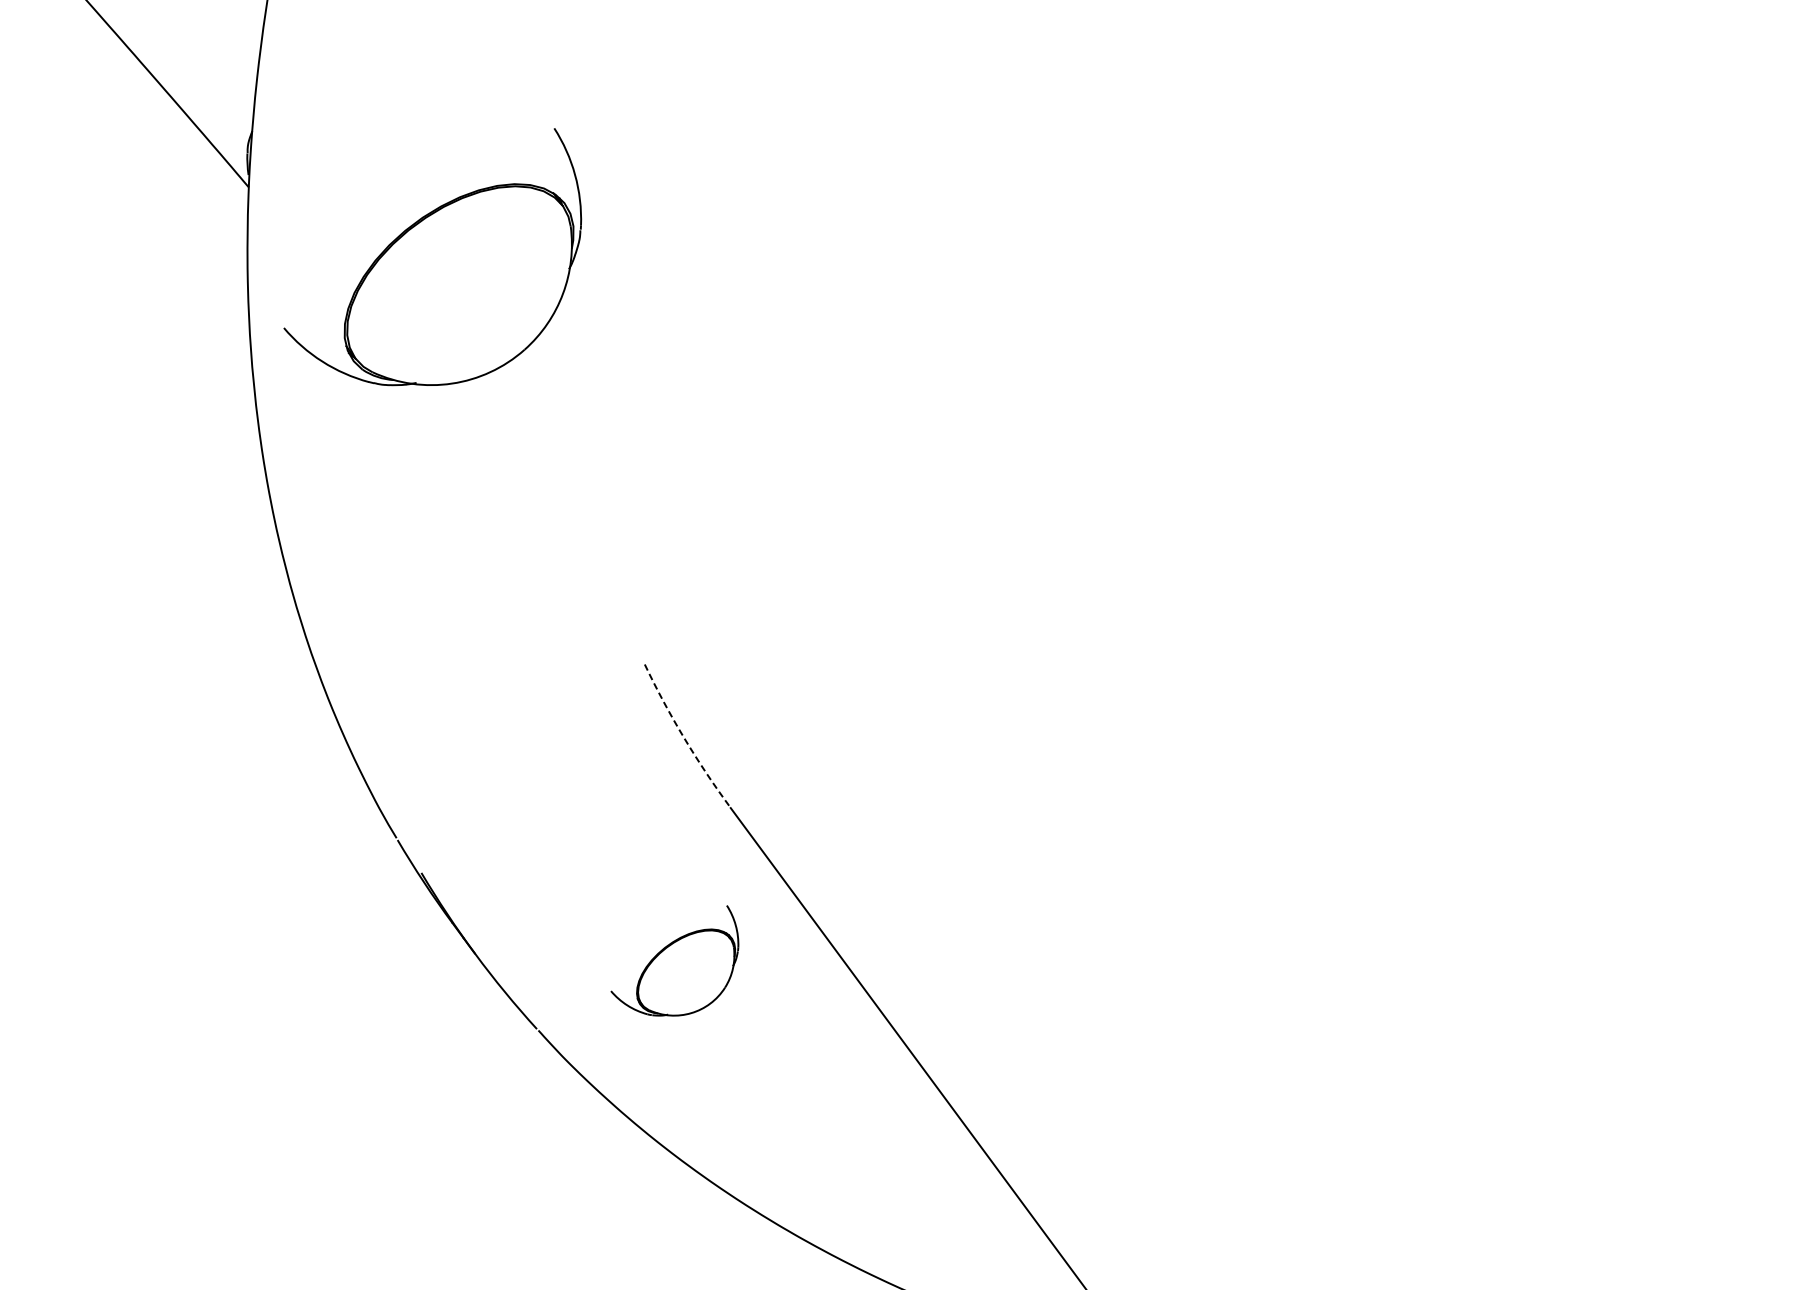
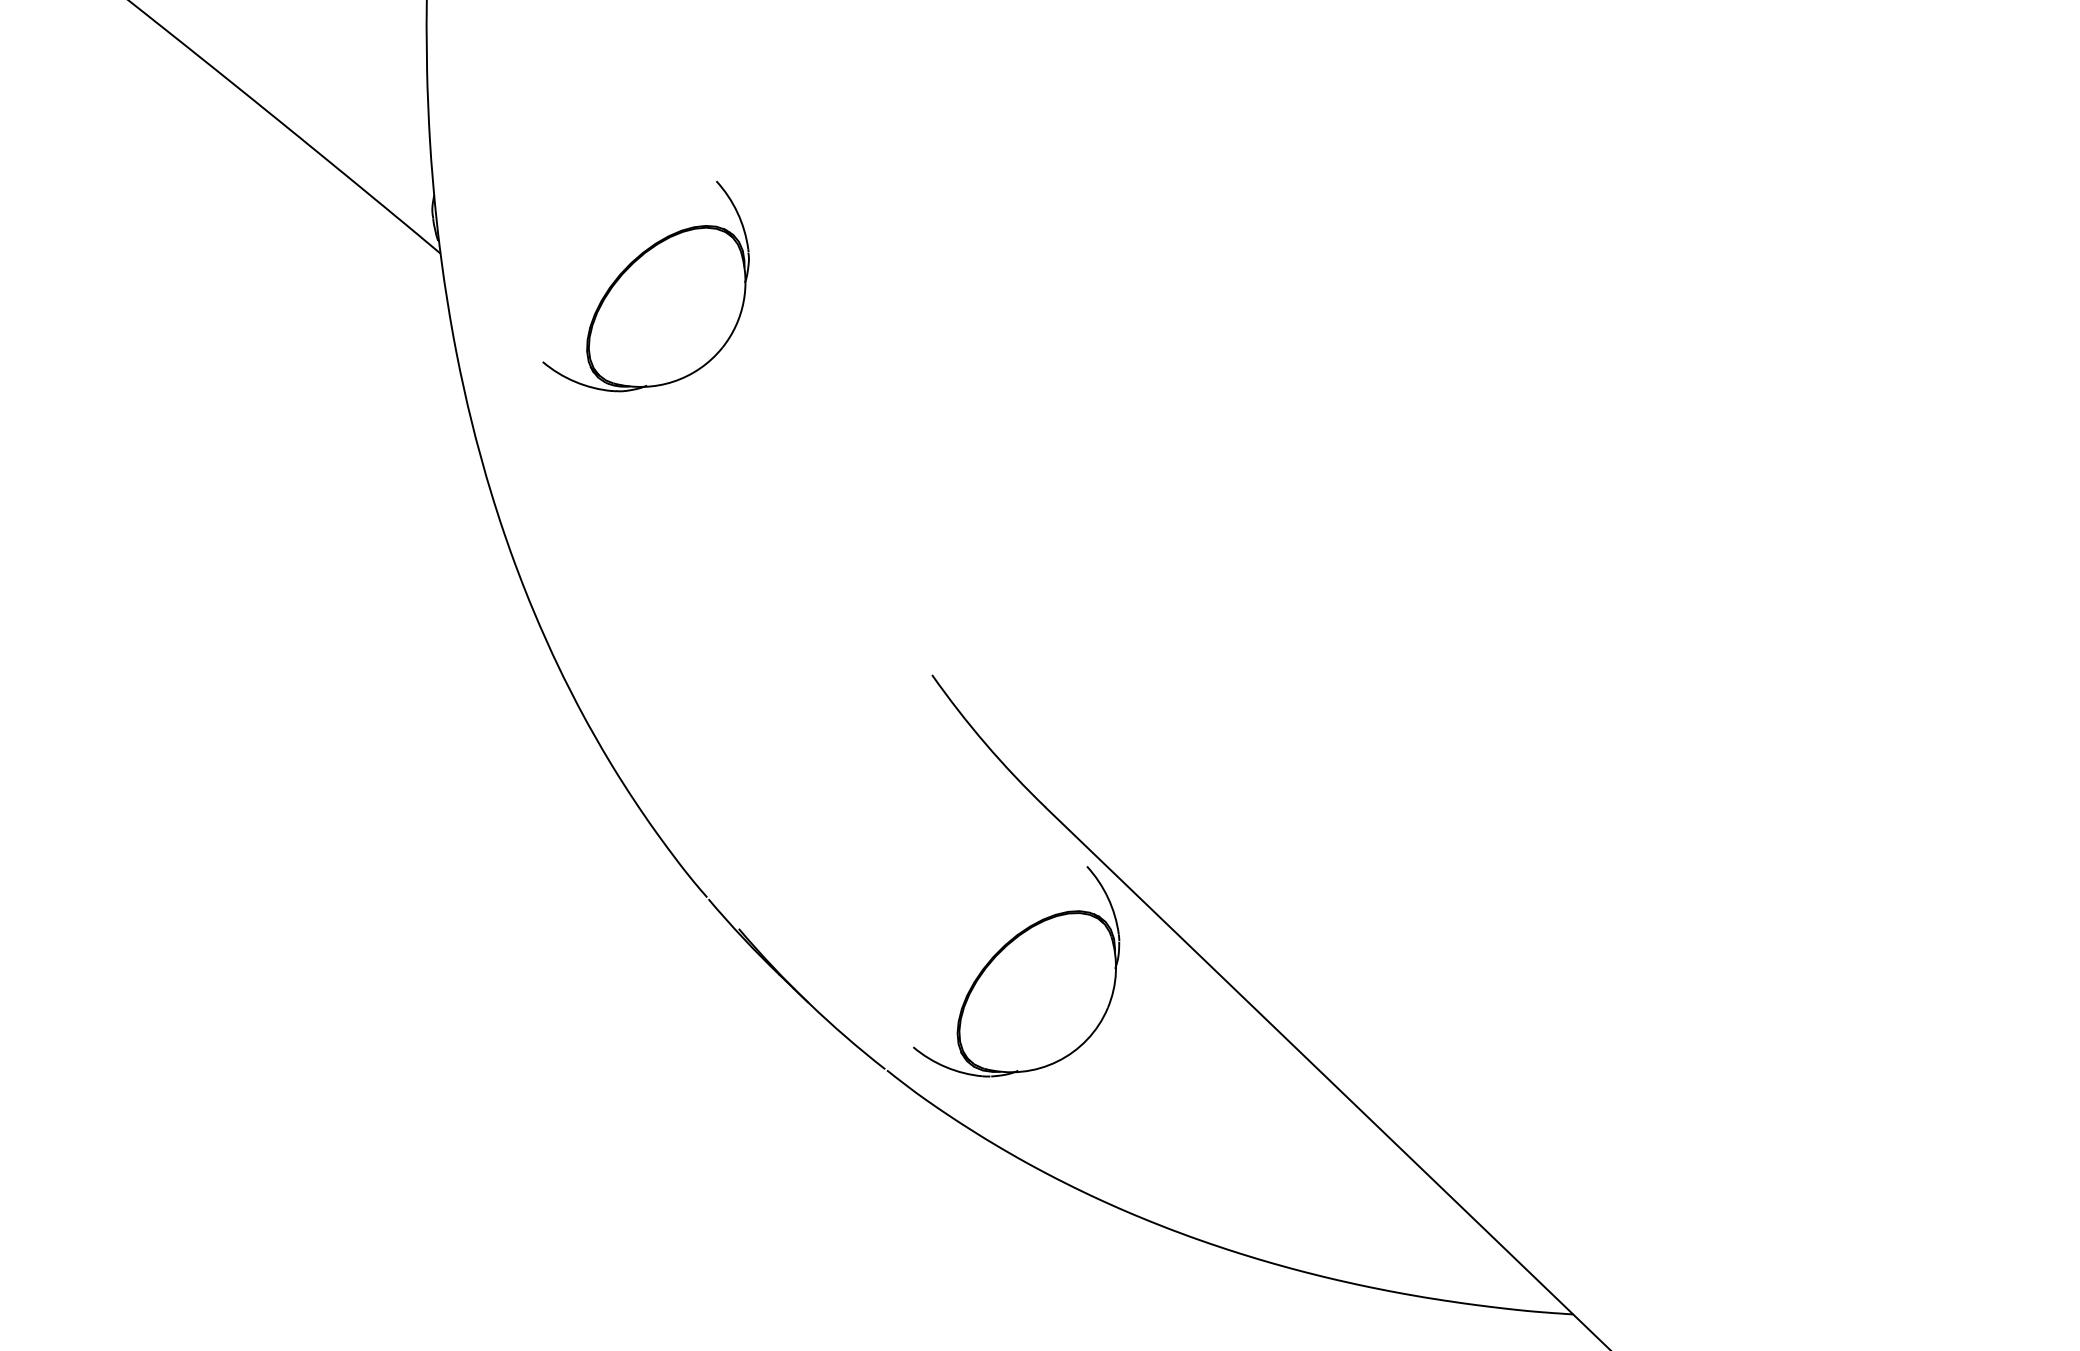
part: (436, 251) -> (645, 286), size x0.71
arc: (684, 738) -> (985, 744), dashed -> solid
part: (676, 958) -> (1016, 971), size x1.67

